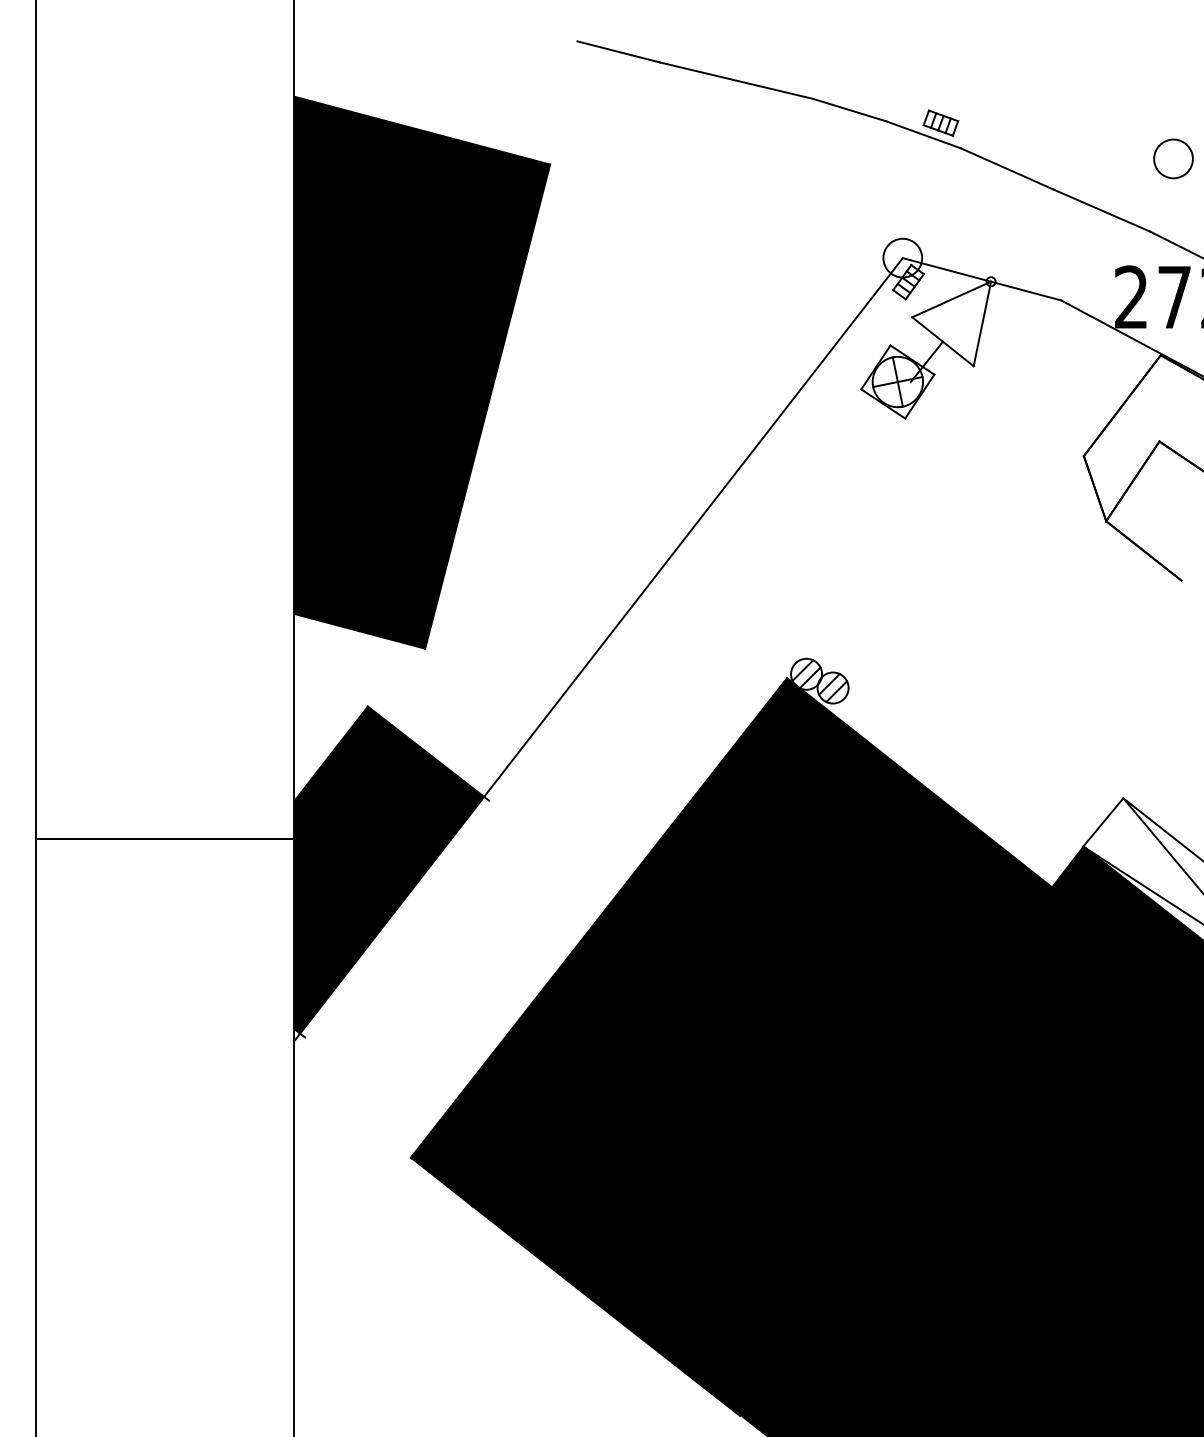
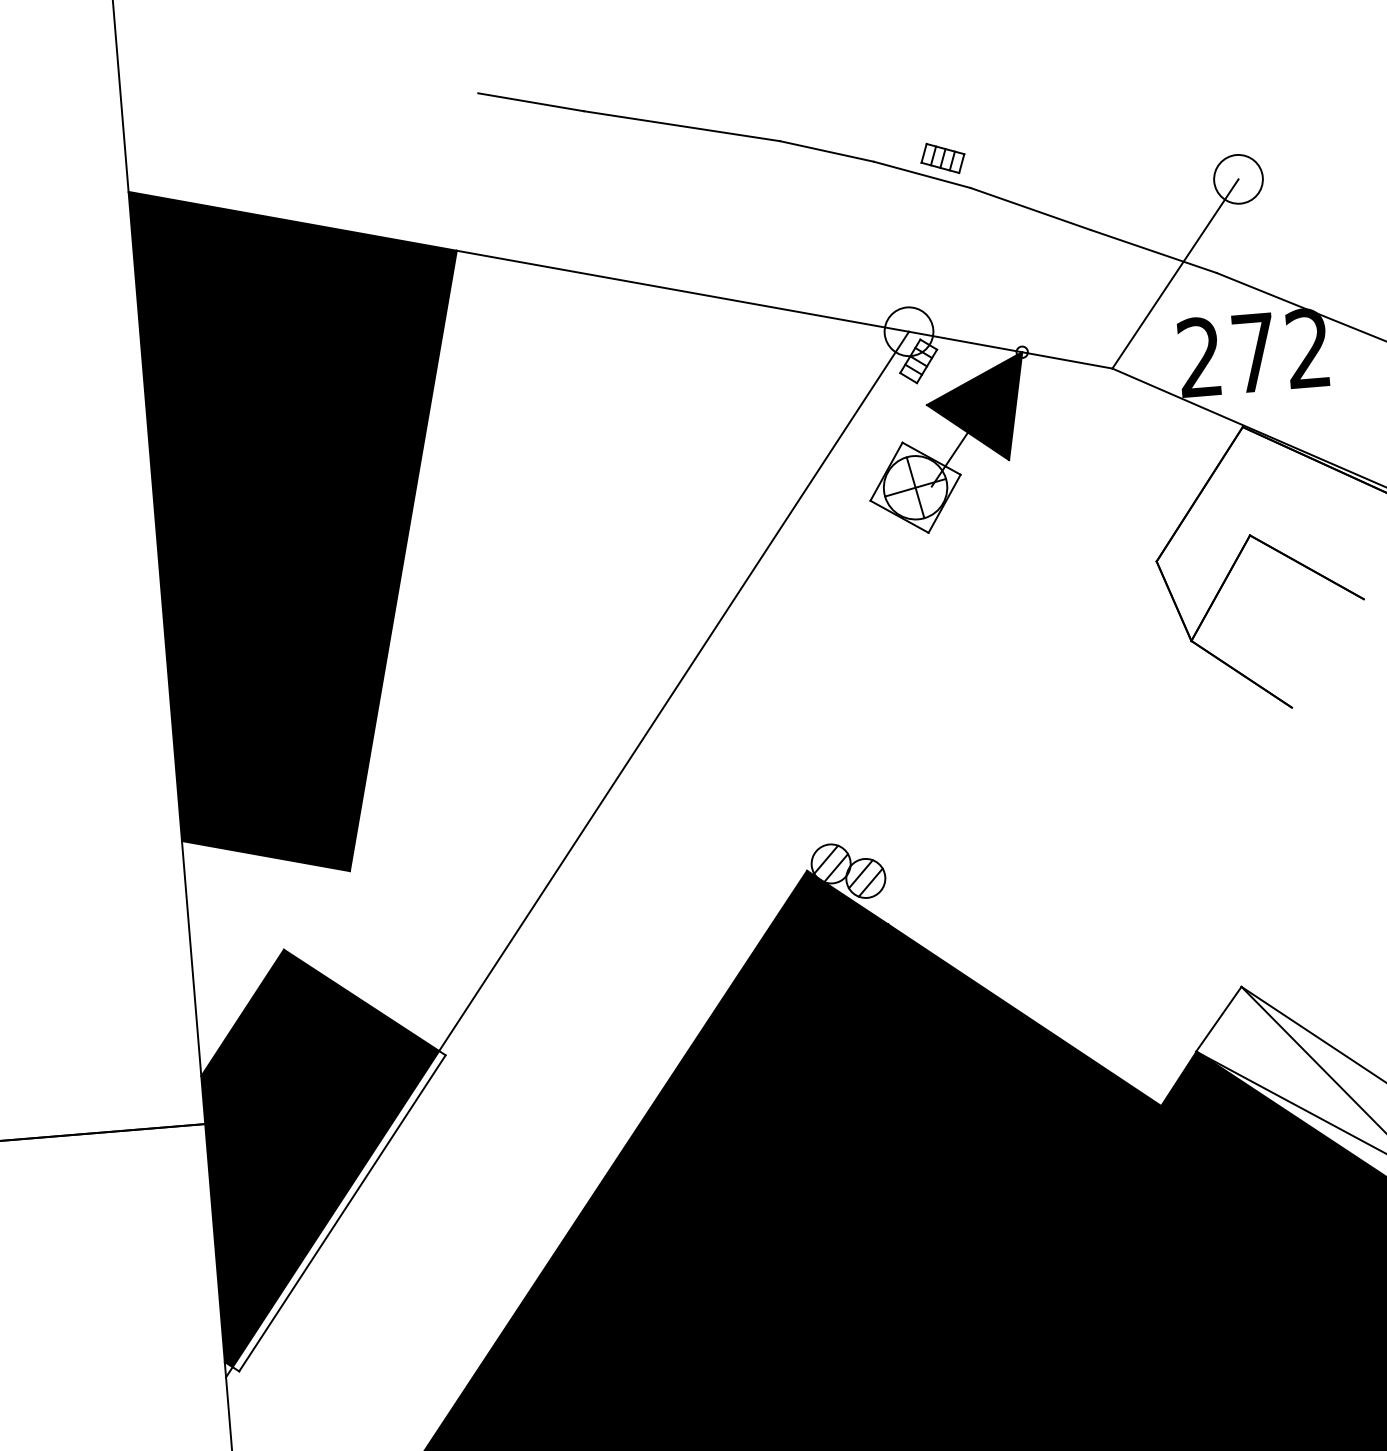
line: (726, 211) -> (682, 291), added
line: (1117, 229) -> (1175, 273), added
fill: (951, 323) -> (976, 408), added
line: (397, 918) -> (342, 1212), added

